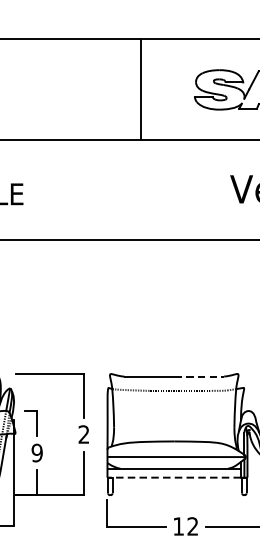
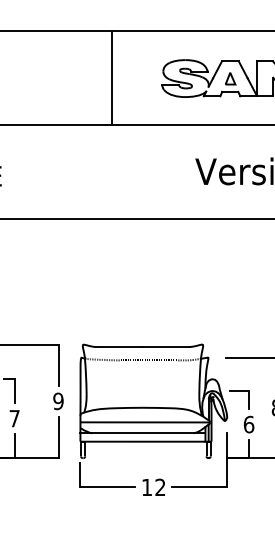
line: (199, 377) -> (166, 347), dashed -> solid
text: (84, 434) -> (58, 401), 2 -> 9
text: (37, 452) -> (14, 418), 9 -> 7
line: (173, 477) -> (142, 441), dashed -> solid

